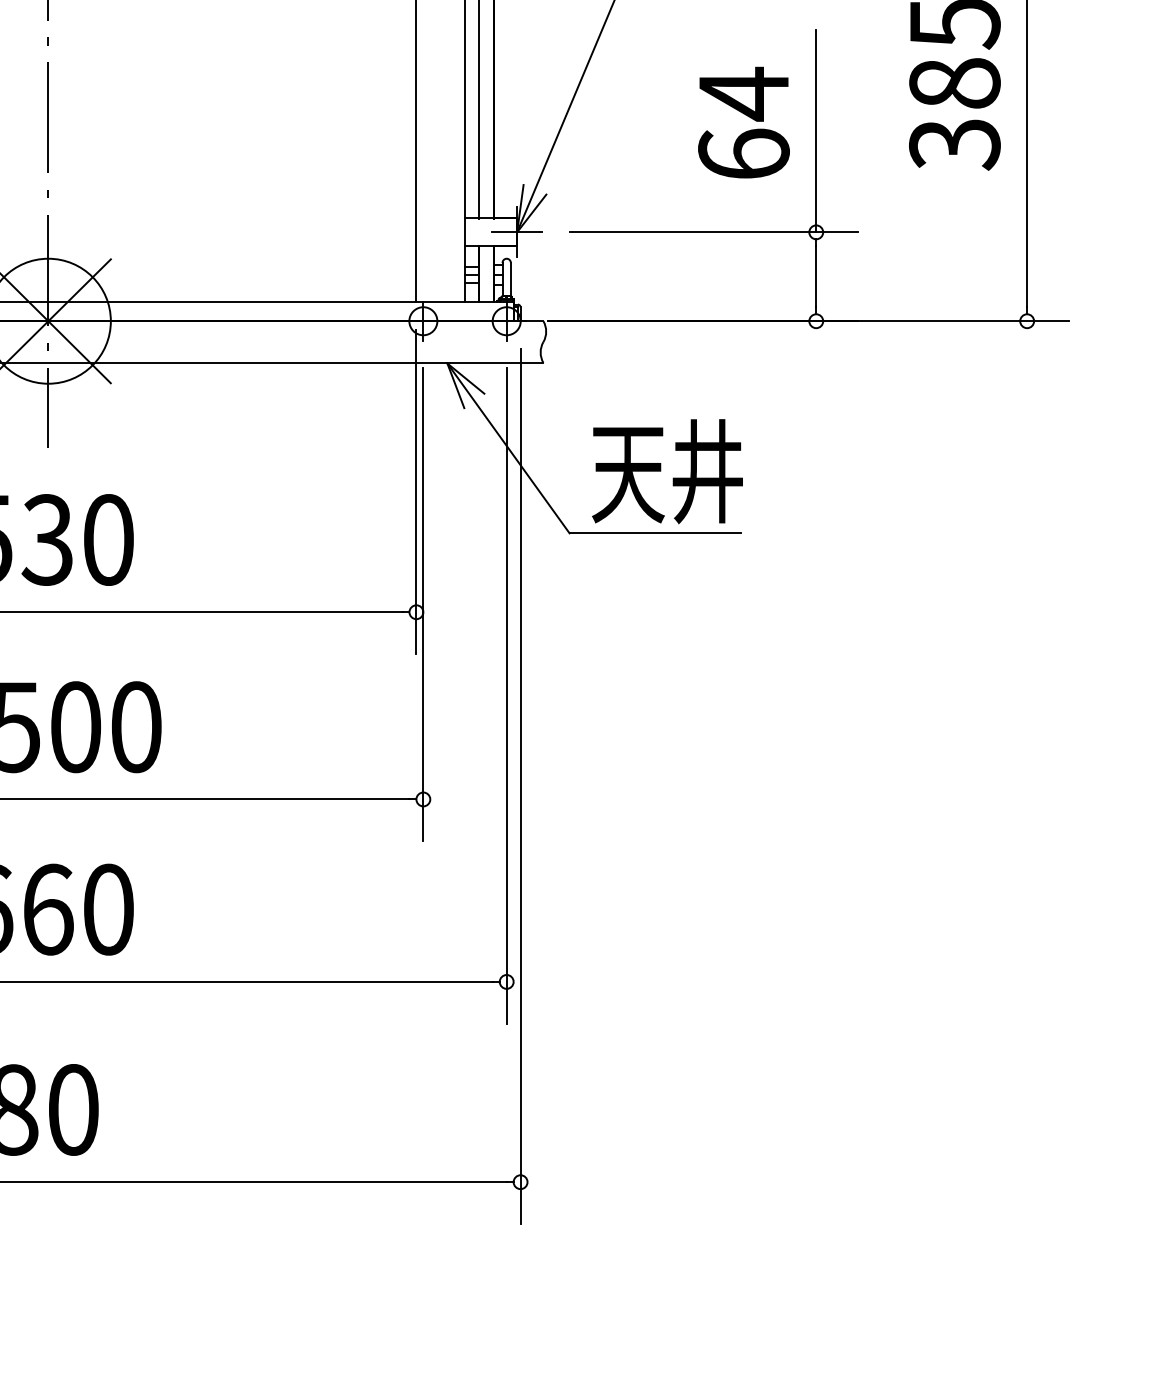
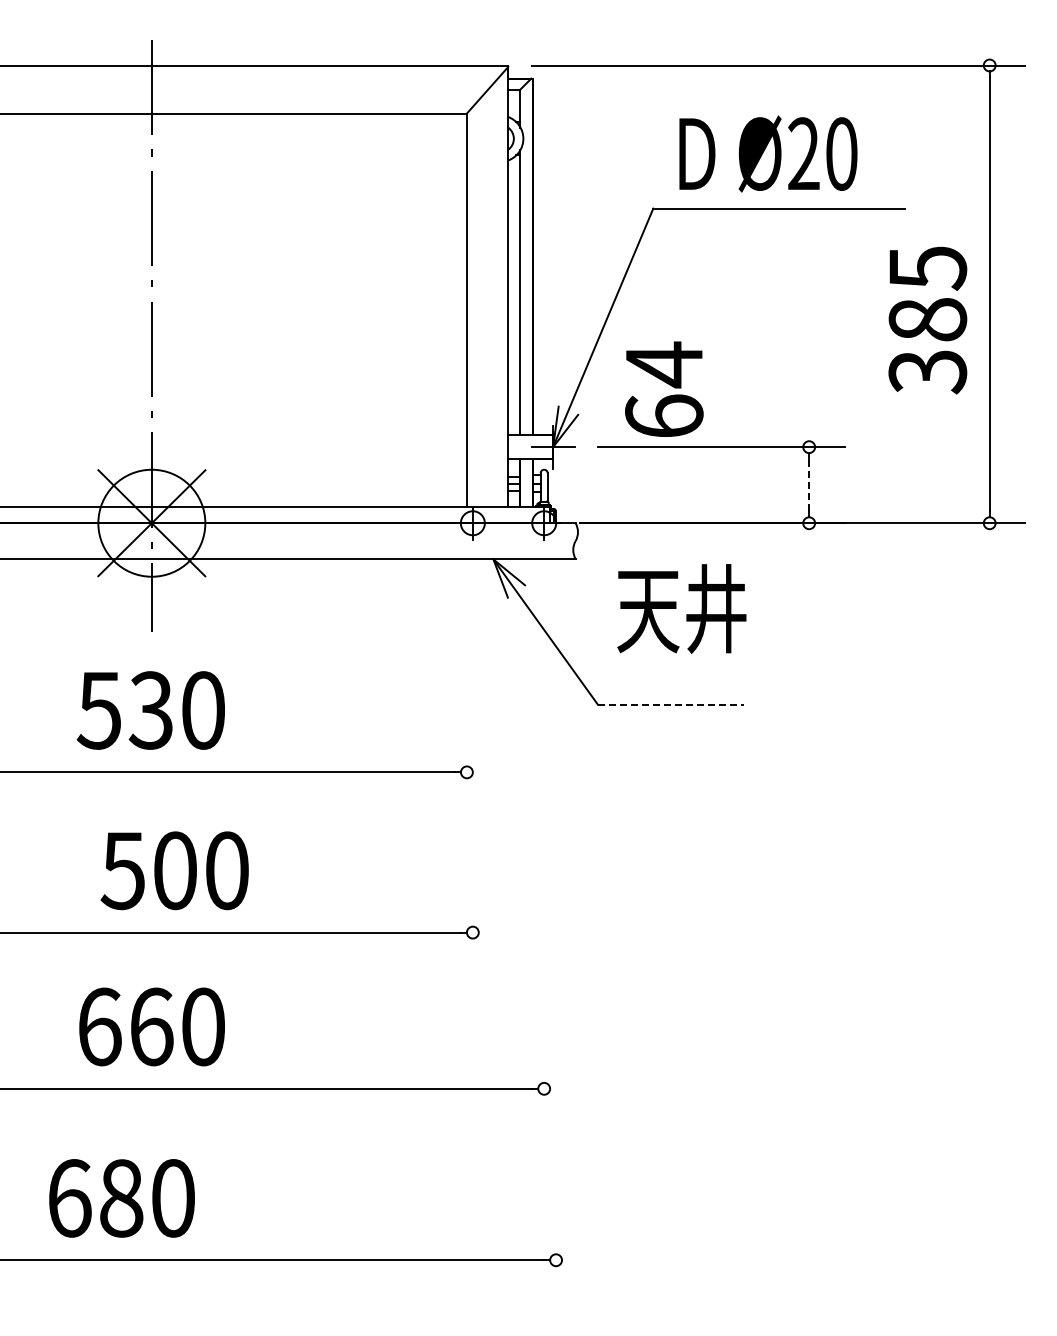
text: (744, 121) -> (664, 388), moved
line: (816, 131) -> (809, 360), removed
line: (816, 275) -> (809, 484), solid -> dashed
text: (667, 471) -> (681, 608), moved
line: (415, 492) -> (466, 669), removed
line: (655, 532) -> (671, 704), solid -> dashed
line: (422, 604) -> (472, 765), removed
line: (507, 695) -> (544, 843), removed
line: (521, 786) -> (556, 921), removed

